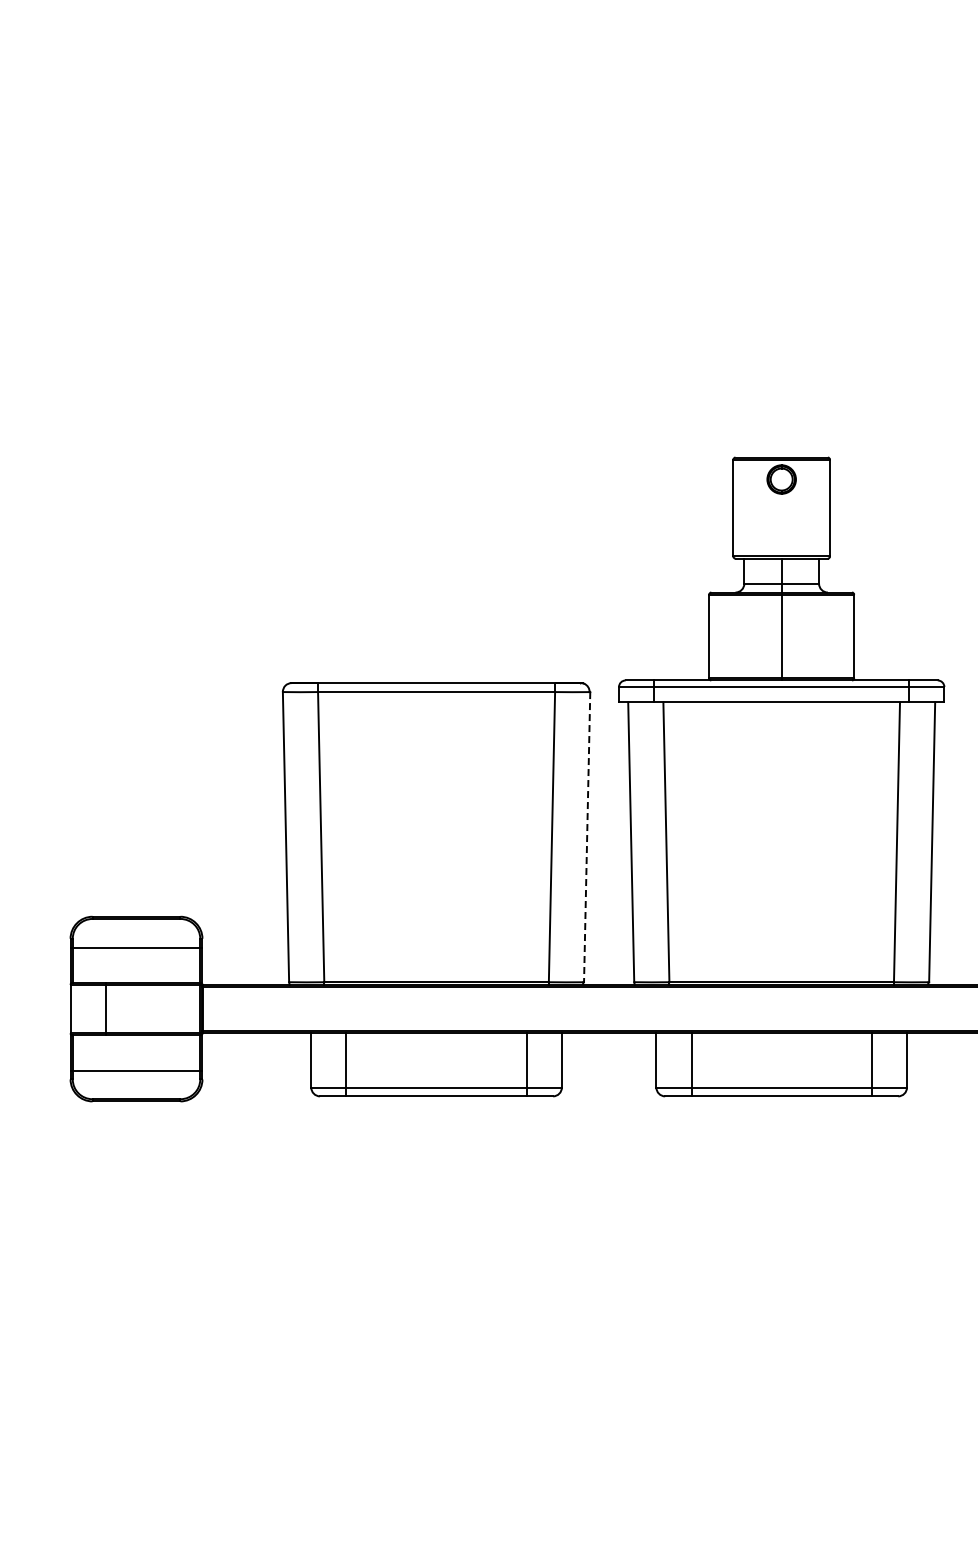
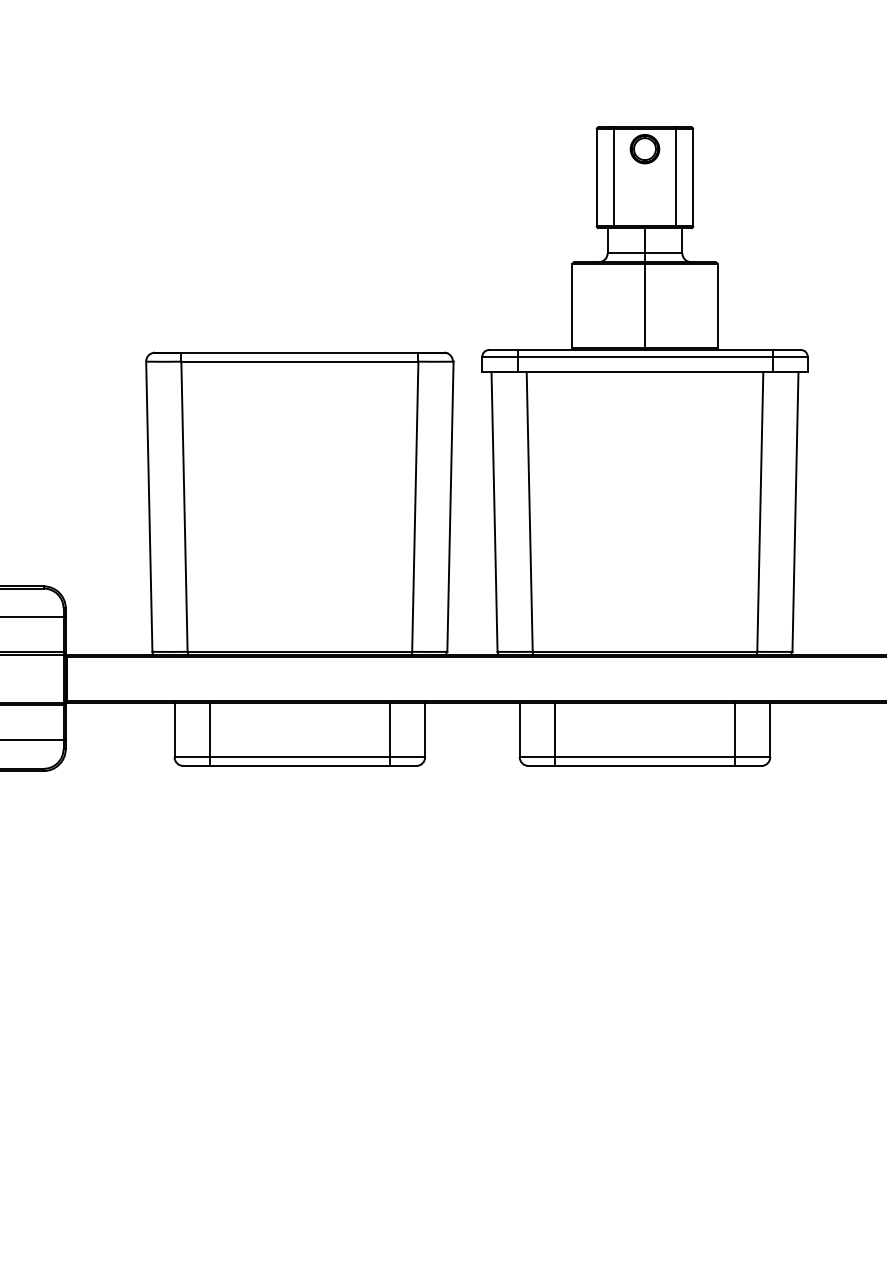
line: (750, 507) -> (613, 177), added
line: (812, 507) -> (675, 177), added
line: (587, 837) -> (450, 507), dashed -> solid

